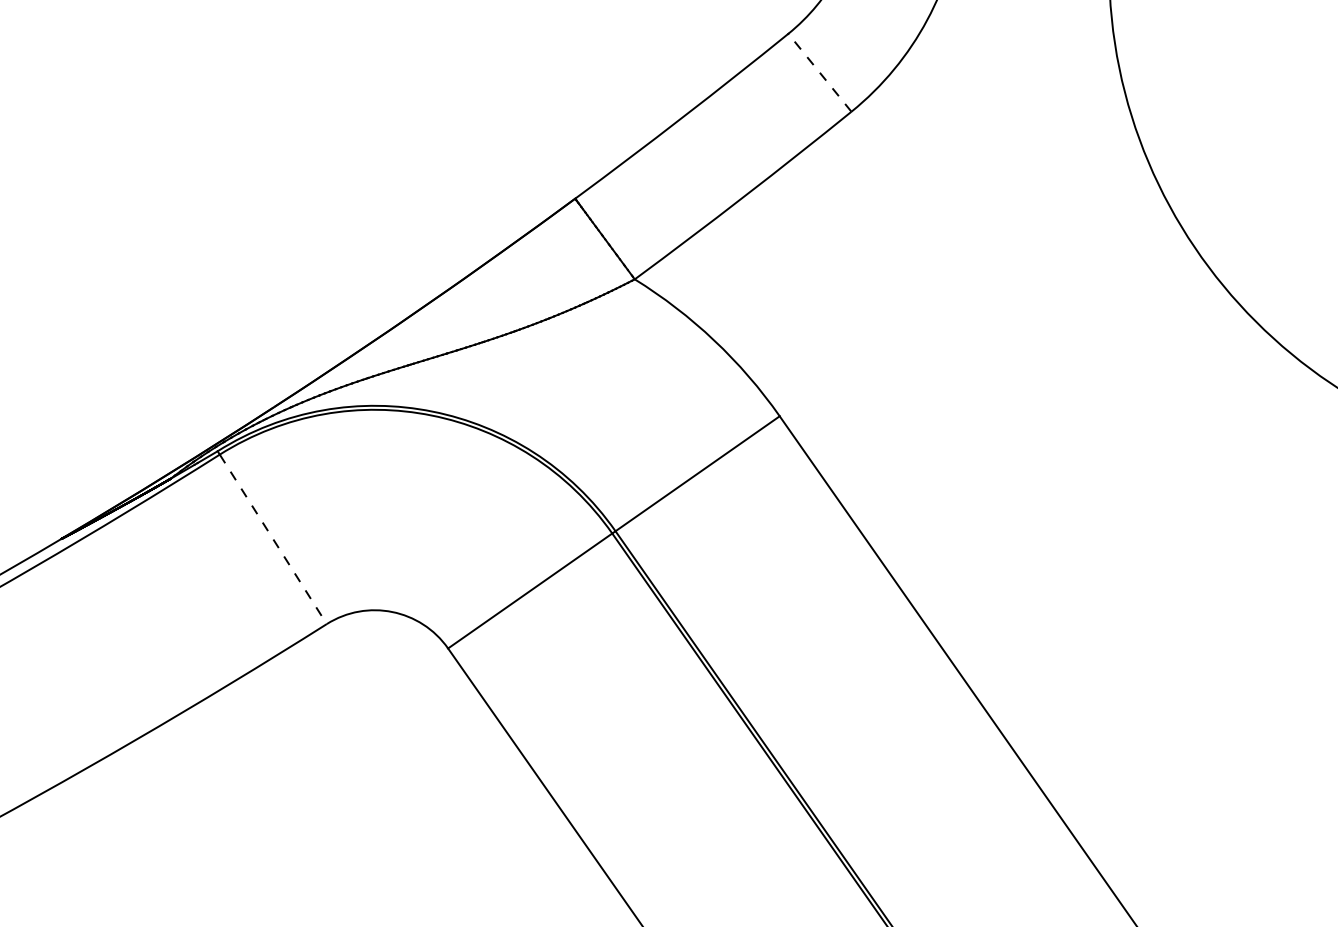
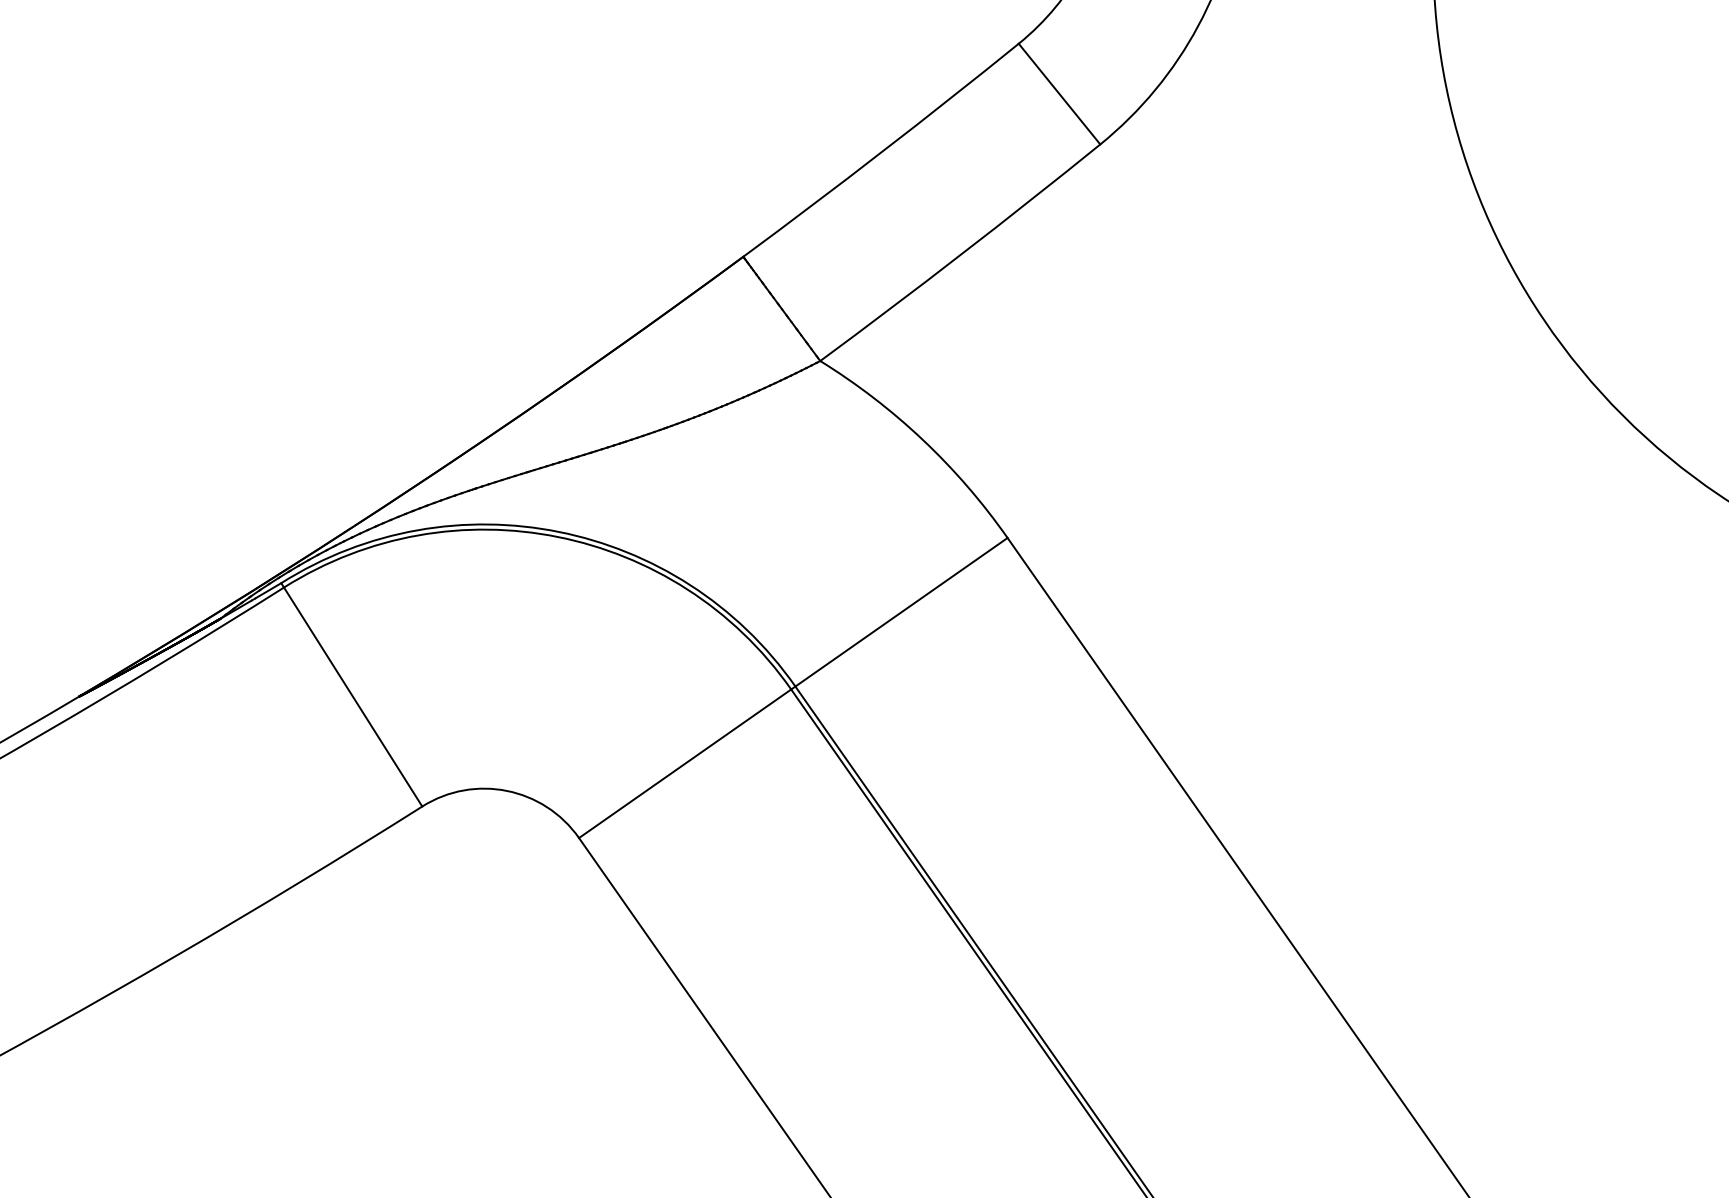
line: (819, 72) -> (1058, 93), dashed -> solid
line: (273, 539) -> (353, 697), dashed -> solid

